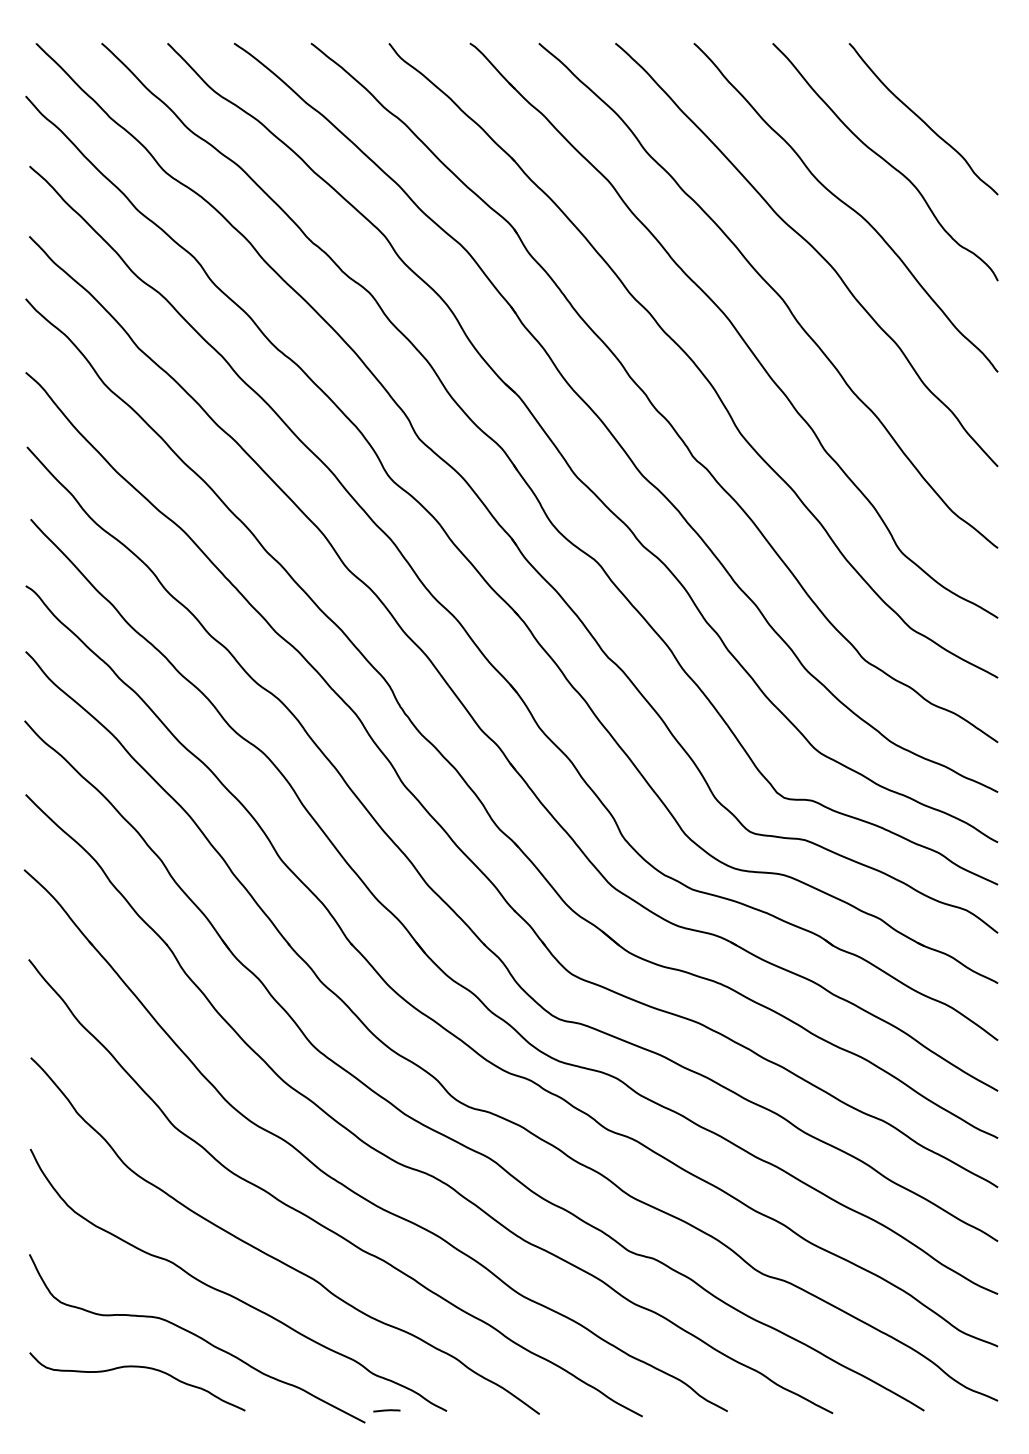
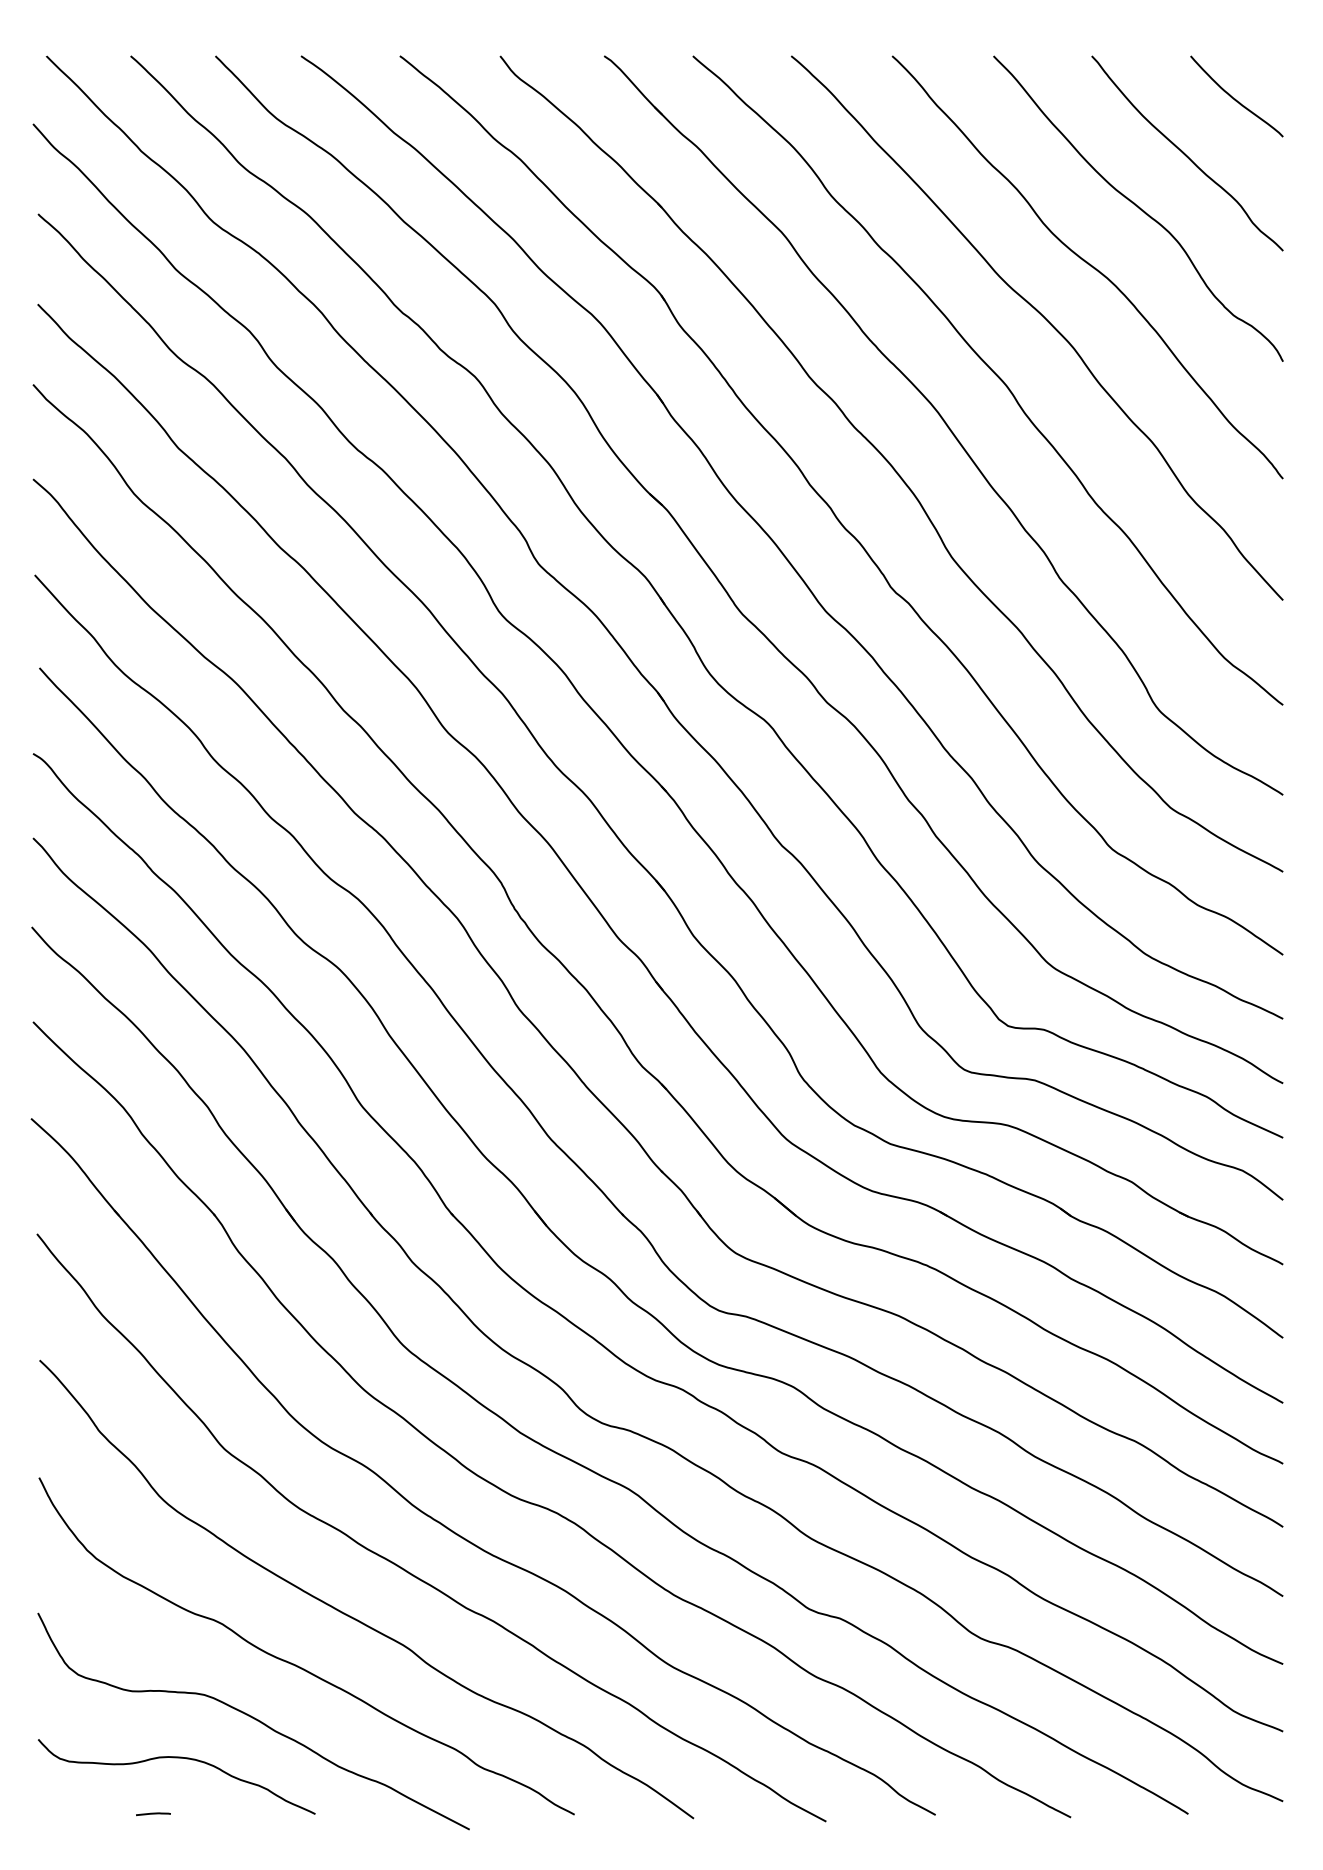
curve: (960, 76) -> (1235, 98), added
line: (386, 1411) -> (153, 1814), moved

